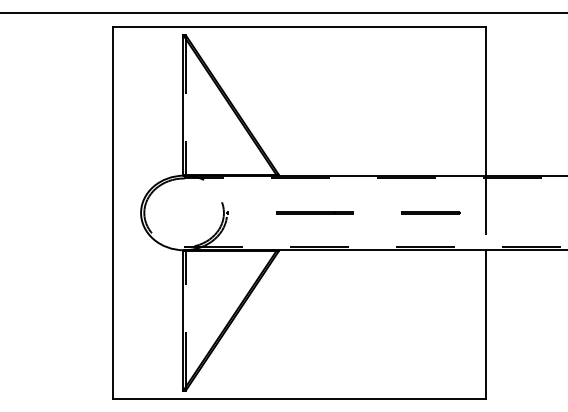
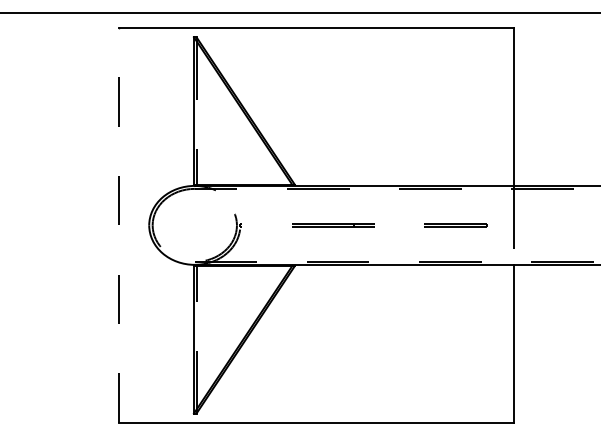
line: (112, 212) -> (118, 224), solid -> dashed

